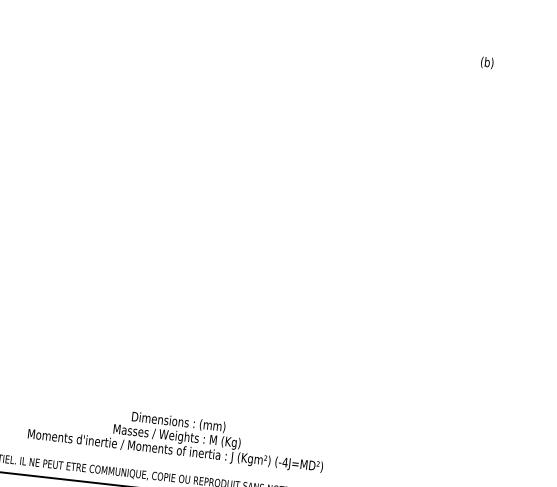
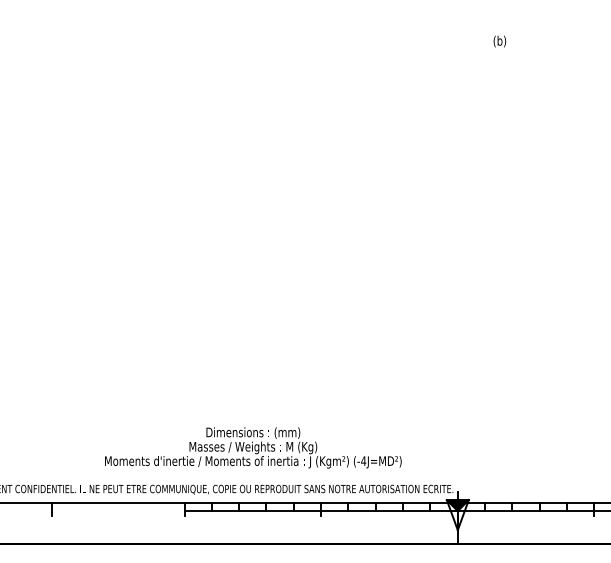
text: (177, 436) -> (253, 447), moved

